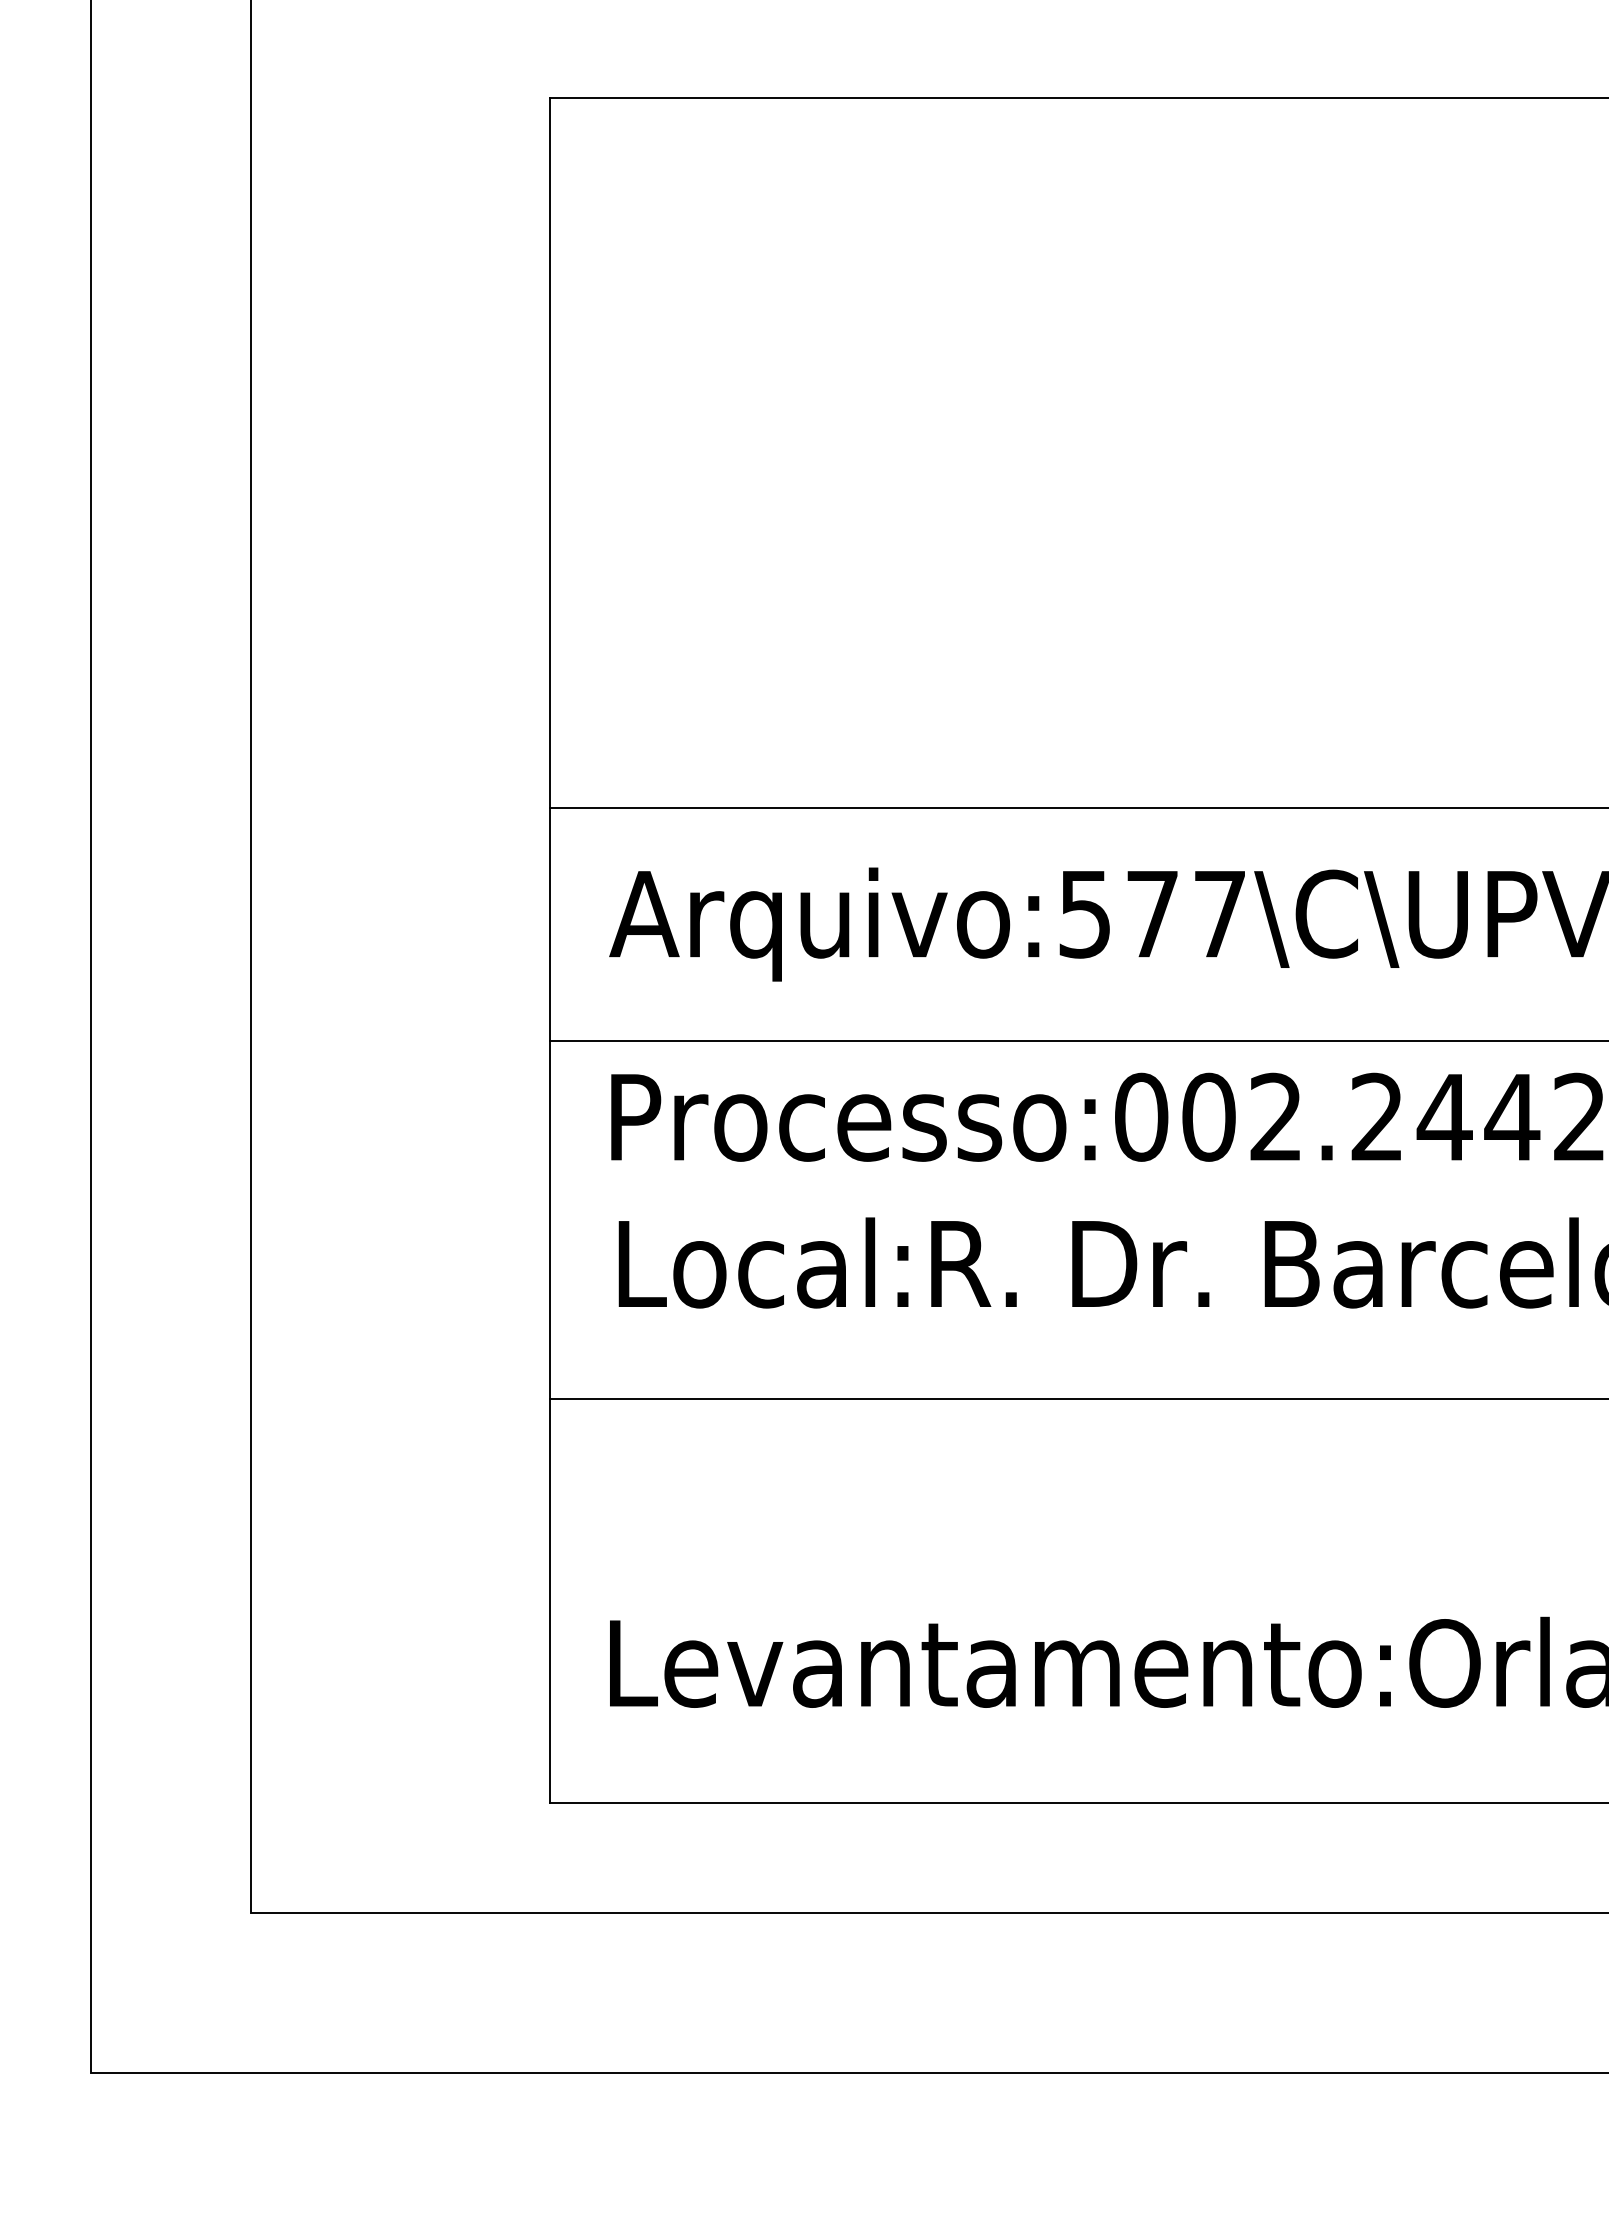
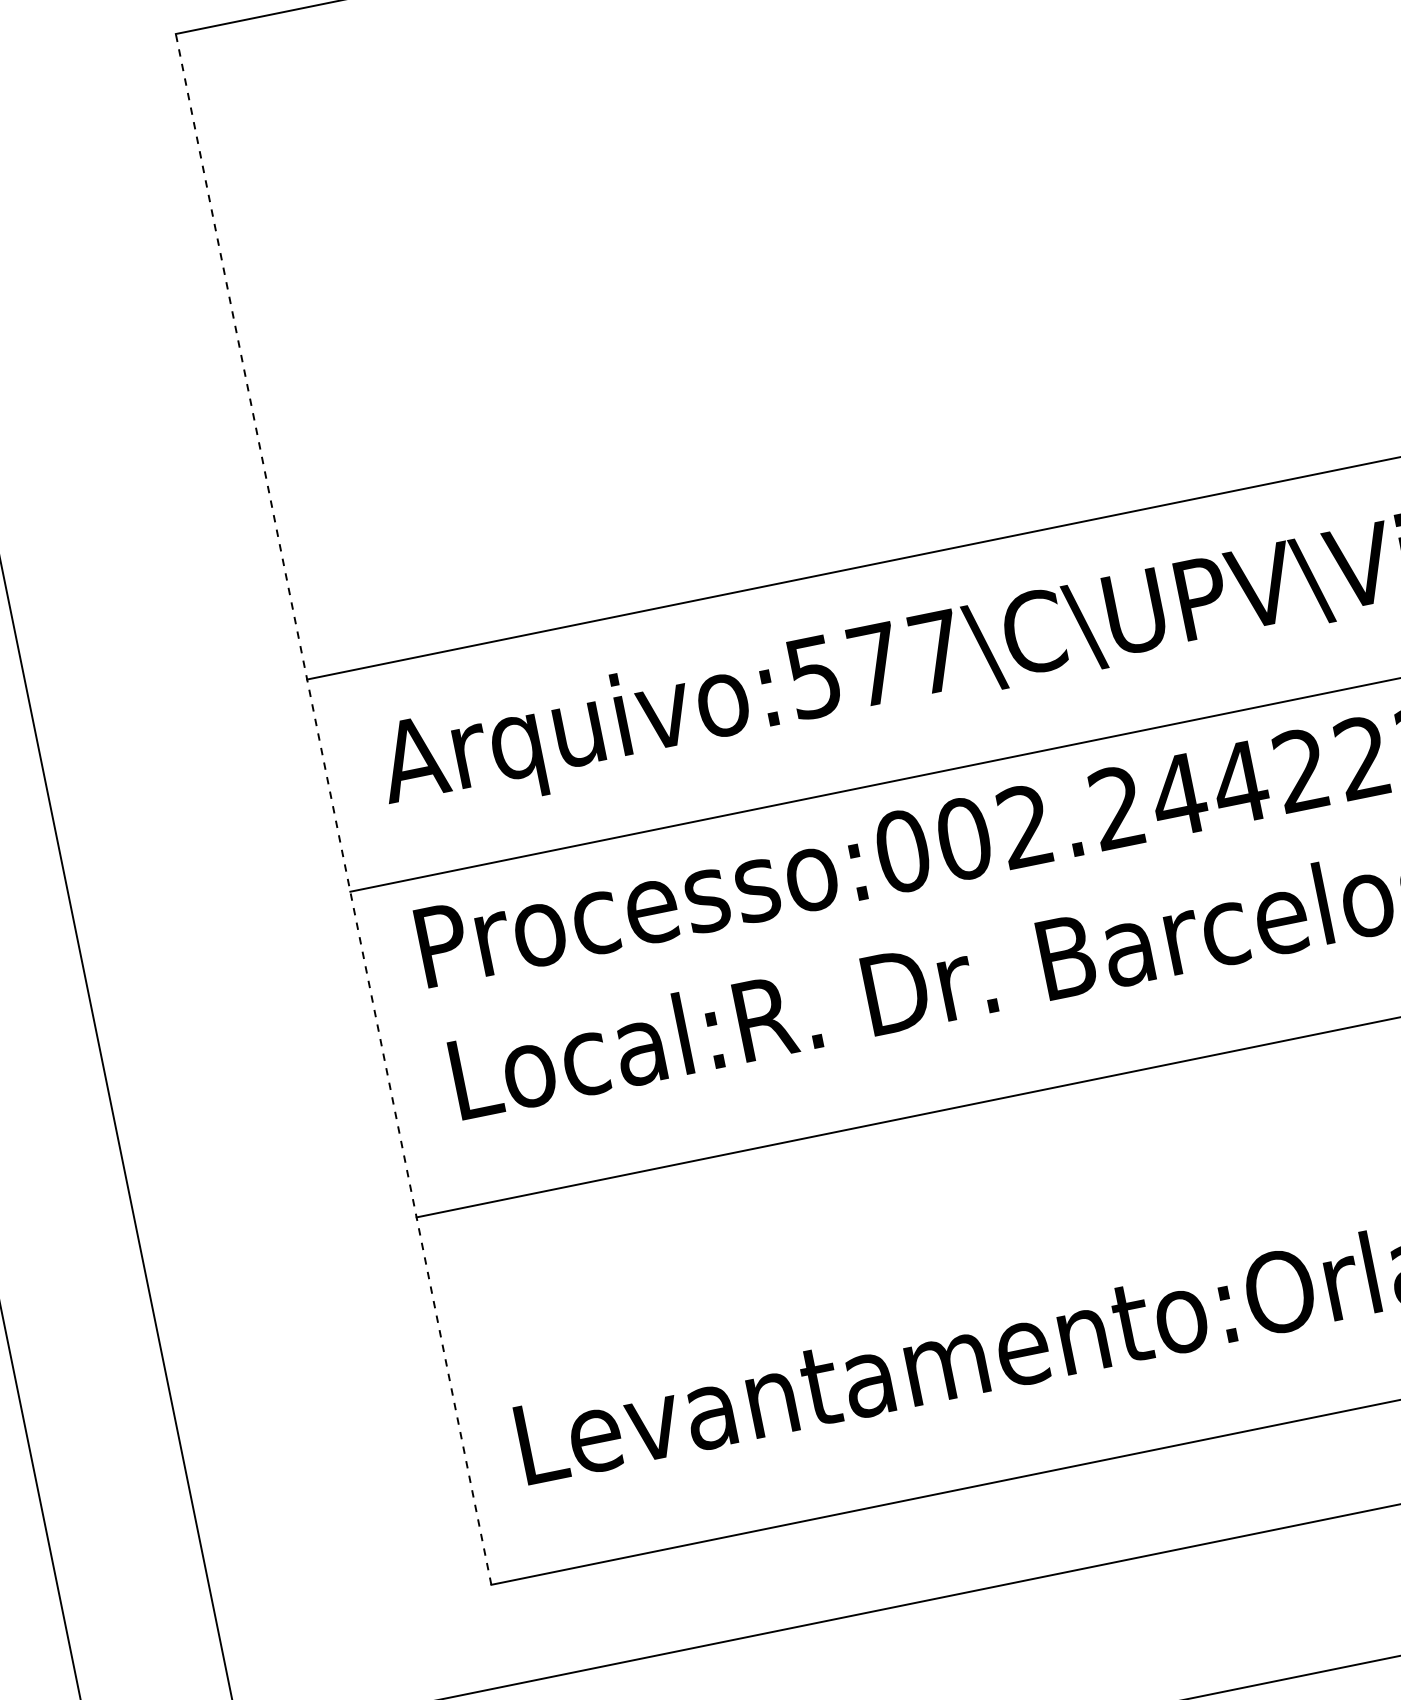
line: (549, 950) -> (333, 809), solid -> dashed

